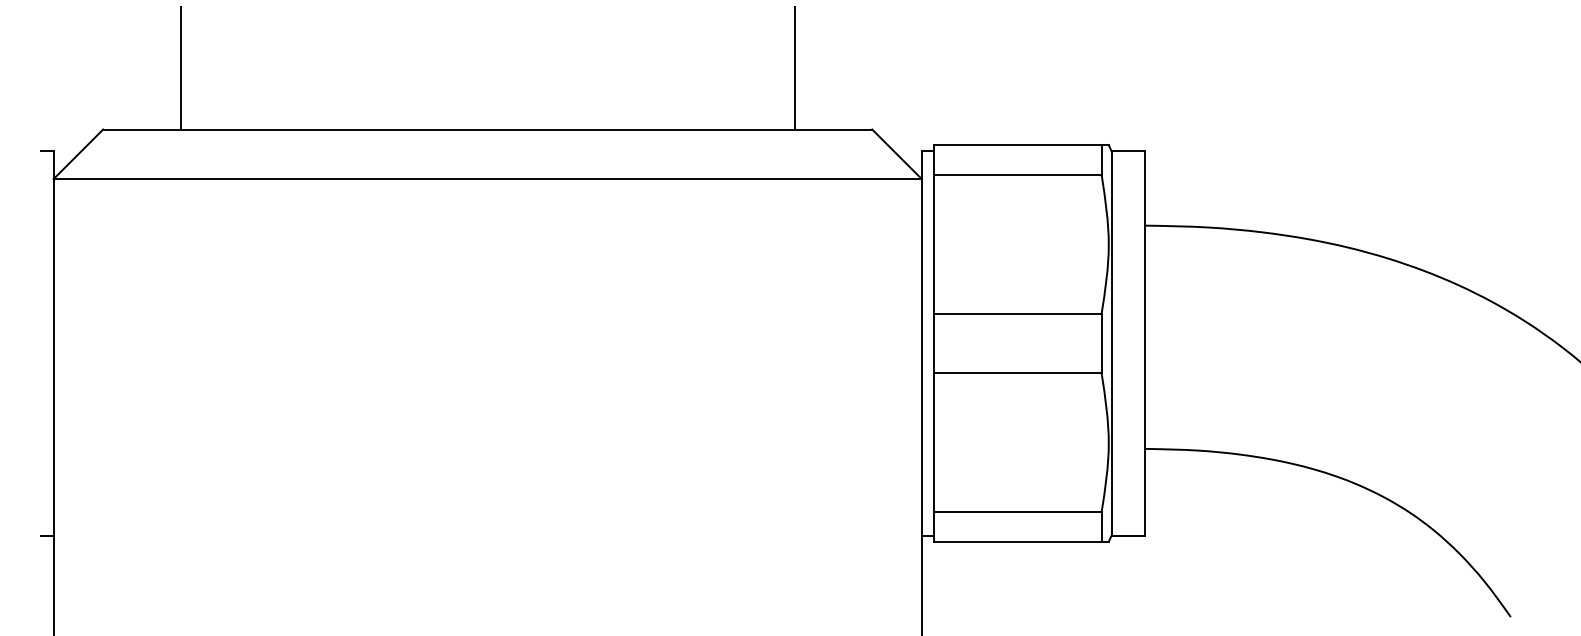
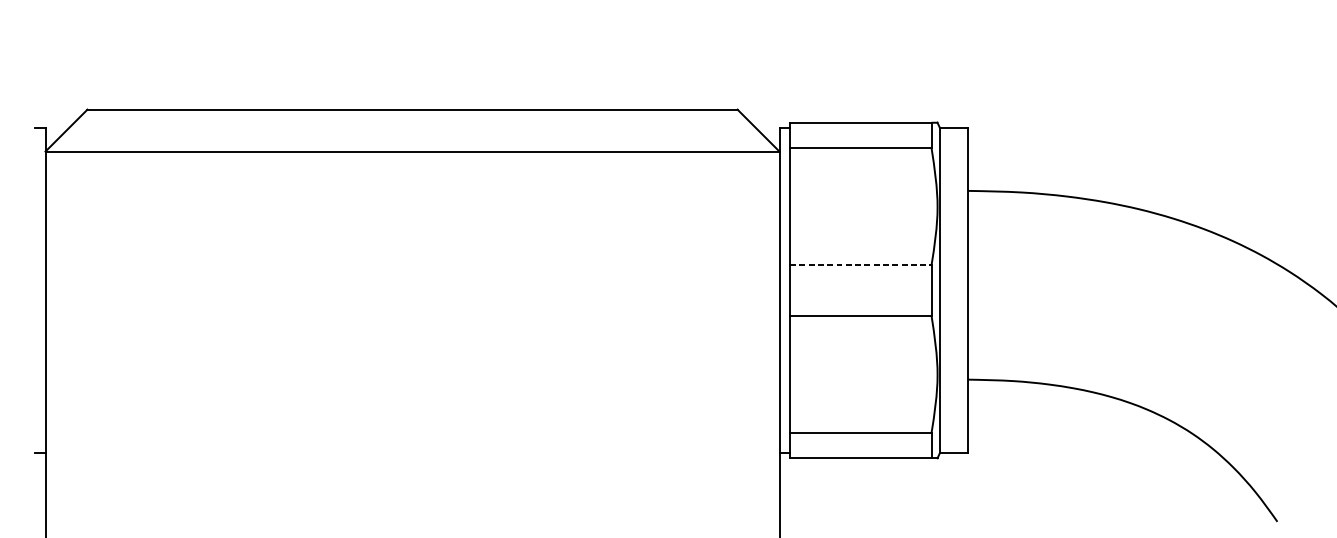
line: (180, 67) -> (152, 57), removed
line: (794, 67) -> (671, 57), removed
line: (1017, 313) -> (860, 265), solid -> dashed

